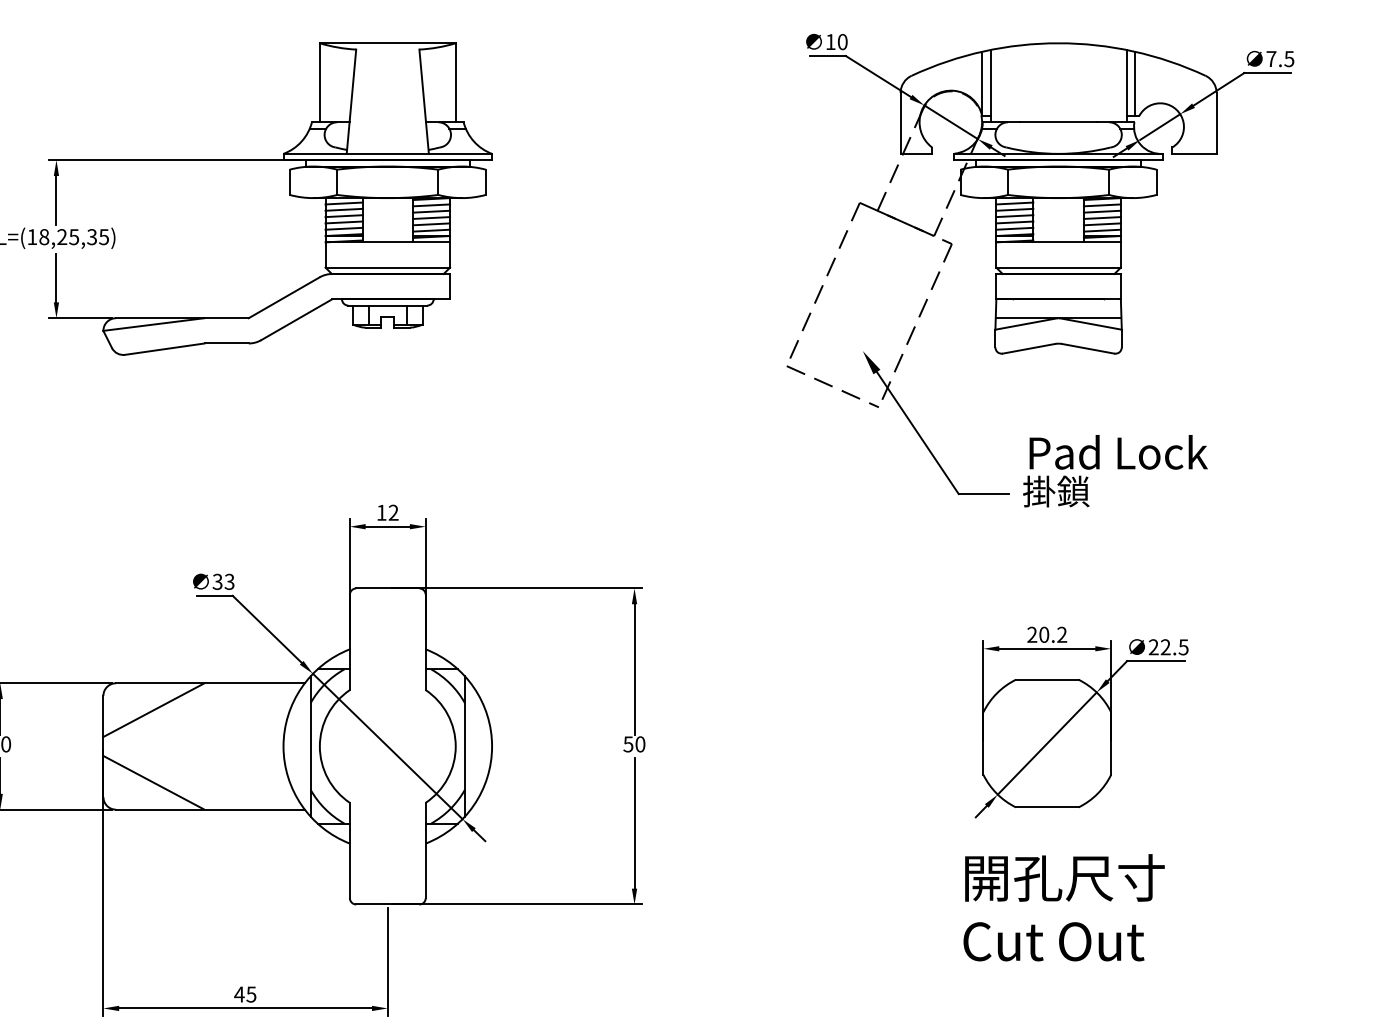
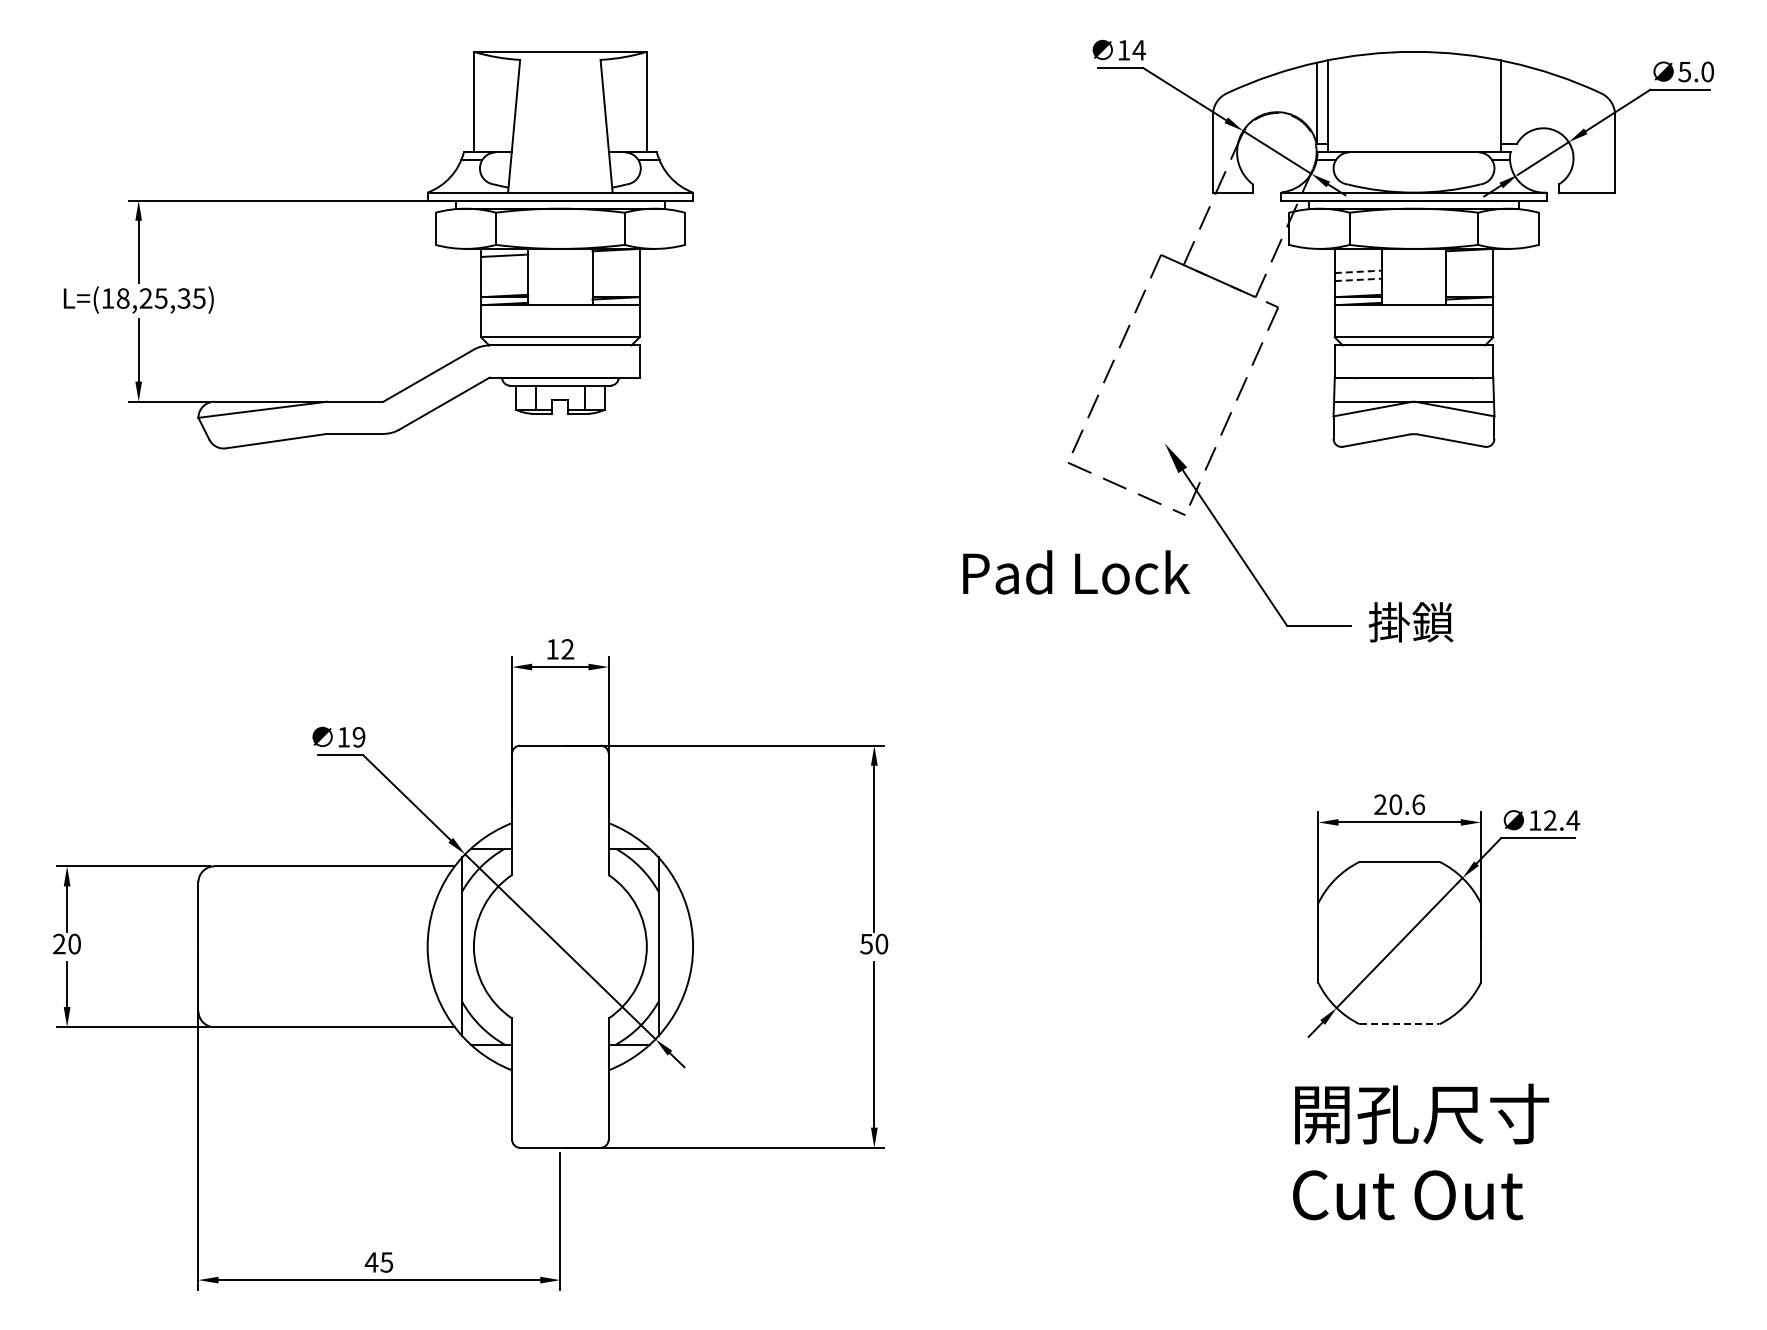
text: (842, 42) -> (1139, 50), 10 -> 14
text: (1279, 58) -> (1695, 71), 7.5 -> 5.0
line: (1135, 83) -> (1511, 103), removed
line: (1014, 203) -> (1357, 255), removed
line: (431, 204) -> (615, 257), removed
line: (1102, 204) -> (1469, 257), removed
line: (343, 209) -> (504, 263), removed
line: (1014, 209) -> (1357, 263), removed
line: (431, 211) -> (615, 266), removed
line: (1102, 211) -> (1469, 266), removed
line: (343, 215) -> (504, 271), removed
line: (1014, 215) -> (1358, 271), solid -> dashed
line: (431, 218) -> (615, 274), removed
line: (1102, 218) -> (1469, 274), removed
line: (343, 222) -> (504, 279), removed
line: (1014, 222) -> (1358, 279), solid -> dashed
line: (431, 224) -> (615, 282), removed
line: (1102, 224) -> (1469, 282), removed
line: (343, 228) -> (504, 287), removed
line: (1014, 228) -> (1357, 287), removed
line: (431, 230) -> (615, 290), removed
line: (1102, 230) -> (1469, 290), removed
text: (1118, 452) -> (1076, 572), moved
text: (223, 582) -> (351, 737), 33 -> 19
text: (1062, 634) -> (1418, 804), 20.2 -> 20.6
text: (1168, 647) -> (1553, 820), 22.5 -> 12.4
line: (153, 710) -> (262, 900), removed
line: (153, 782) -> (262, 992), removed
line: (1047, 807) -> (1399, 1024), solid -> dashed

